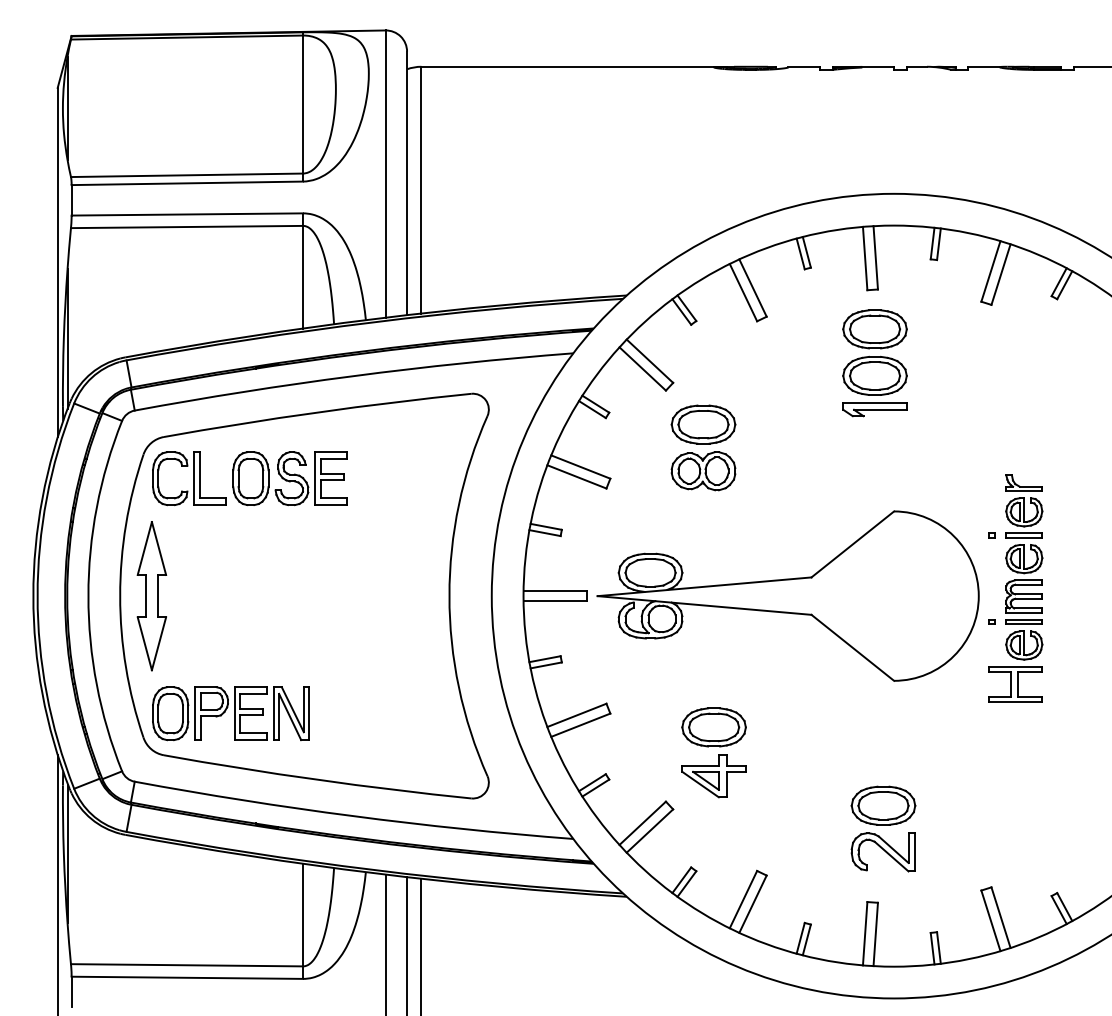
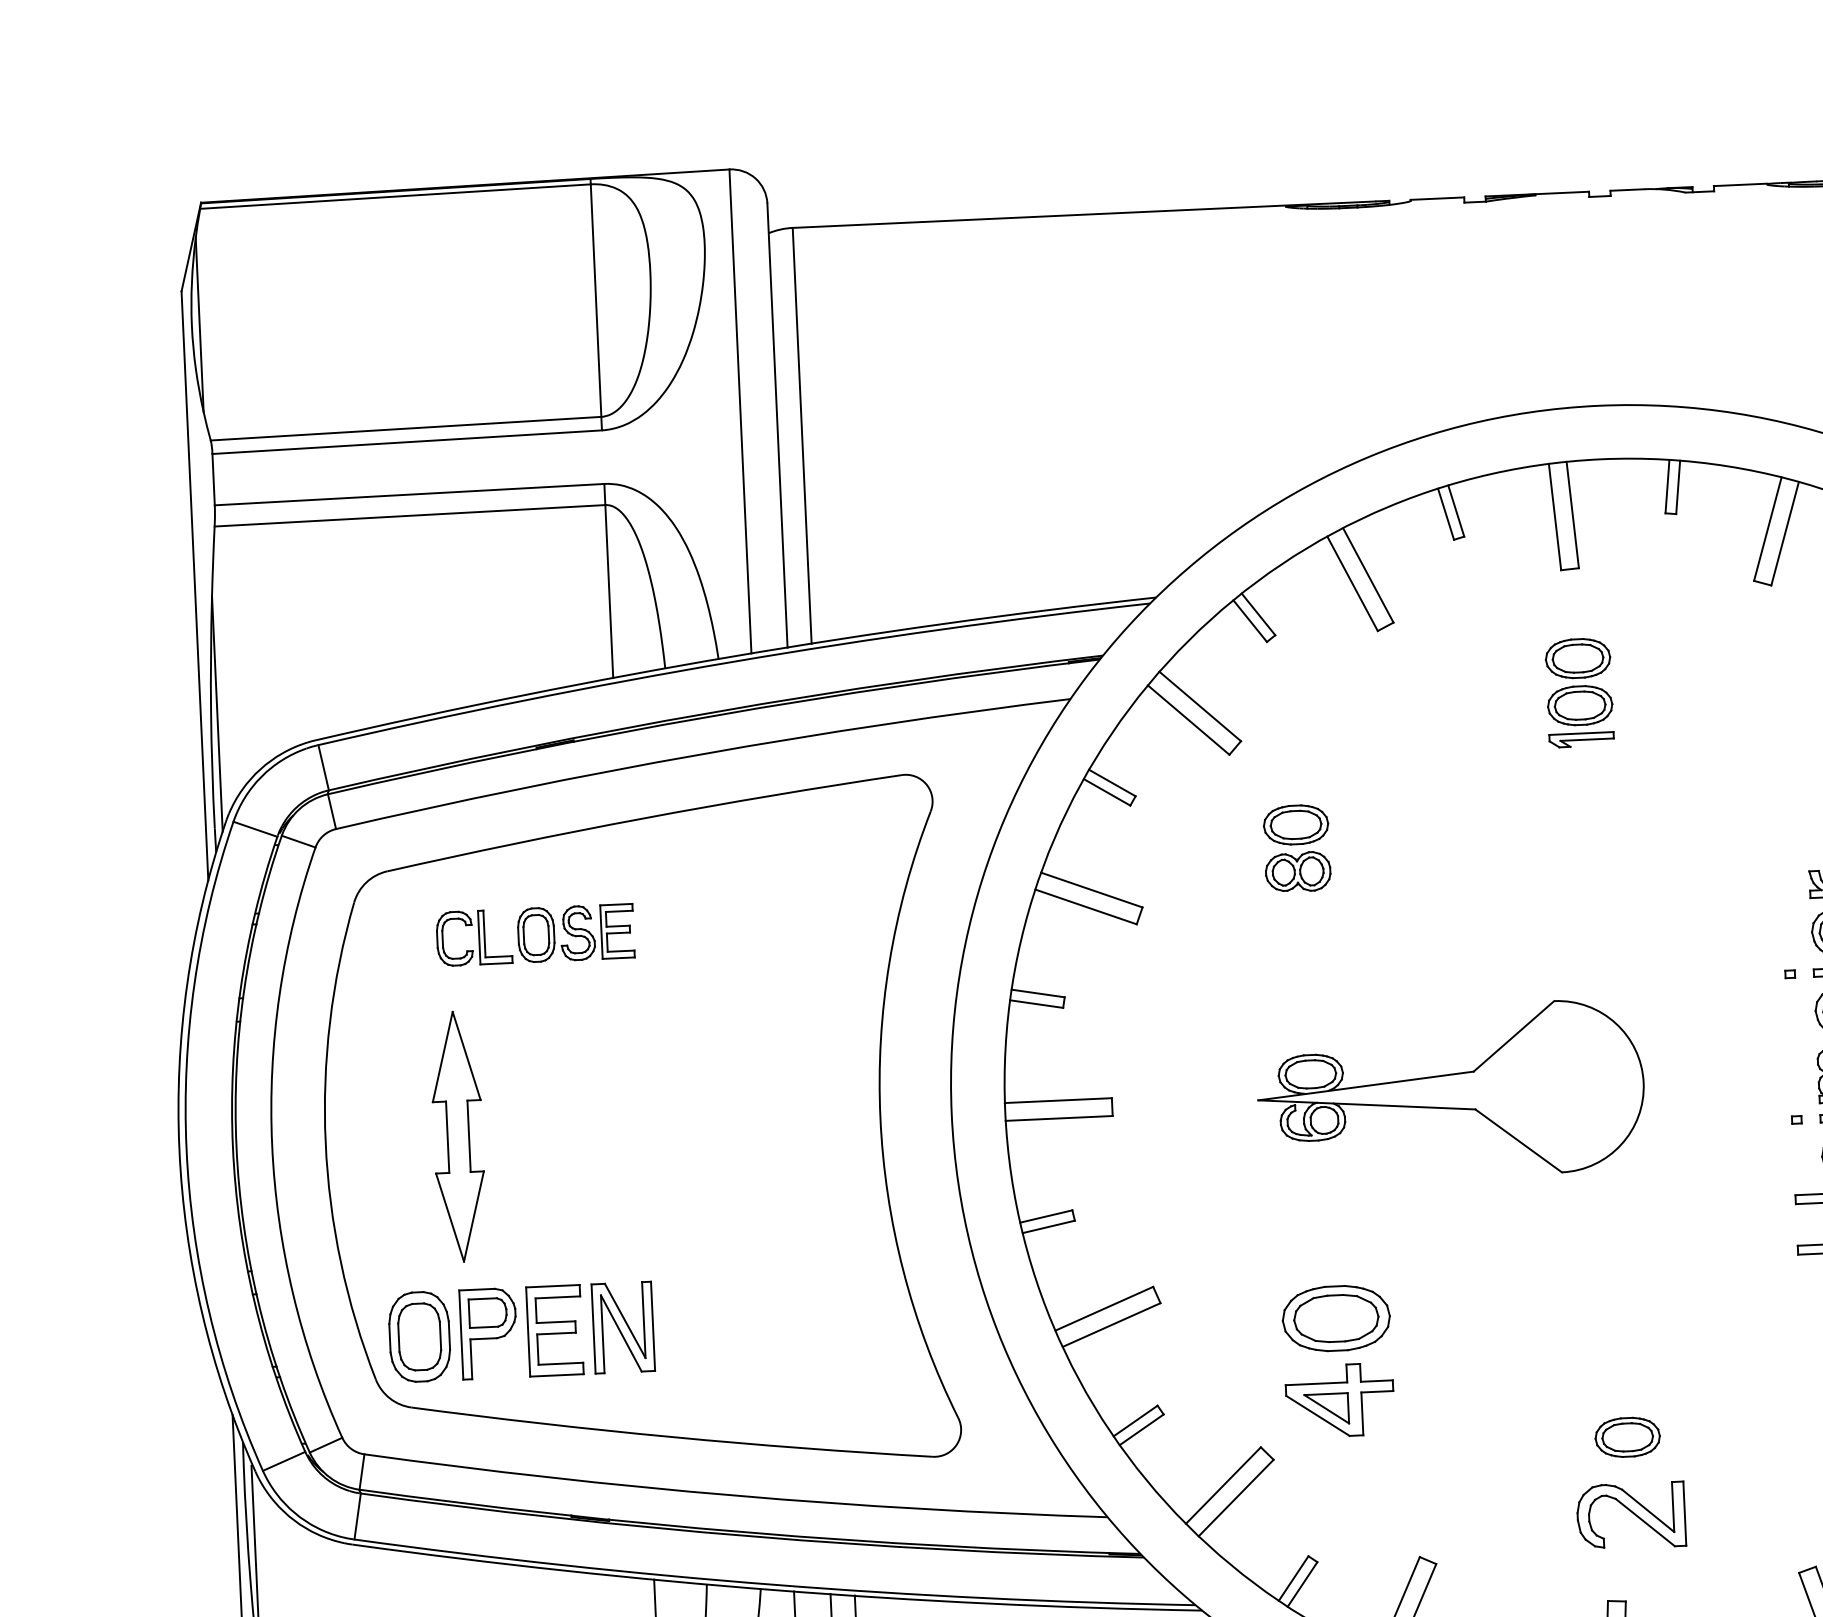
part: (874, 363) -> (1578, 693), size x0.6
part: (703, 447) -> (1297, 847), size x0.6
part: (249, 478) -> (534, 934), size x0.6
part: (787, 595) -> (1449, 1090), size x0.6
part: (151, 596) -> (457, 1137), moved
part: (883, 805) -> (1627, 1437), size x0.6

